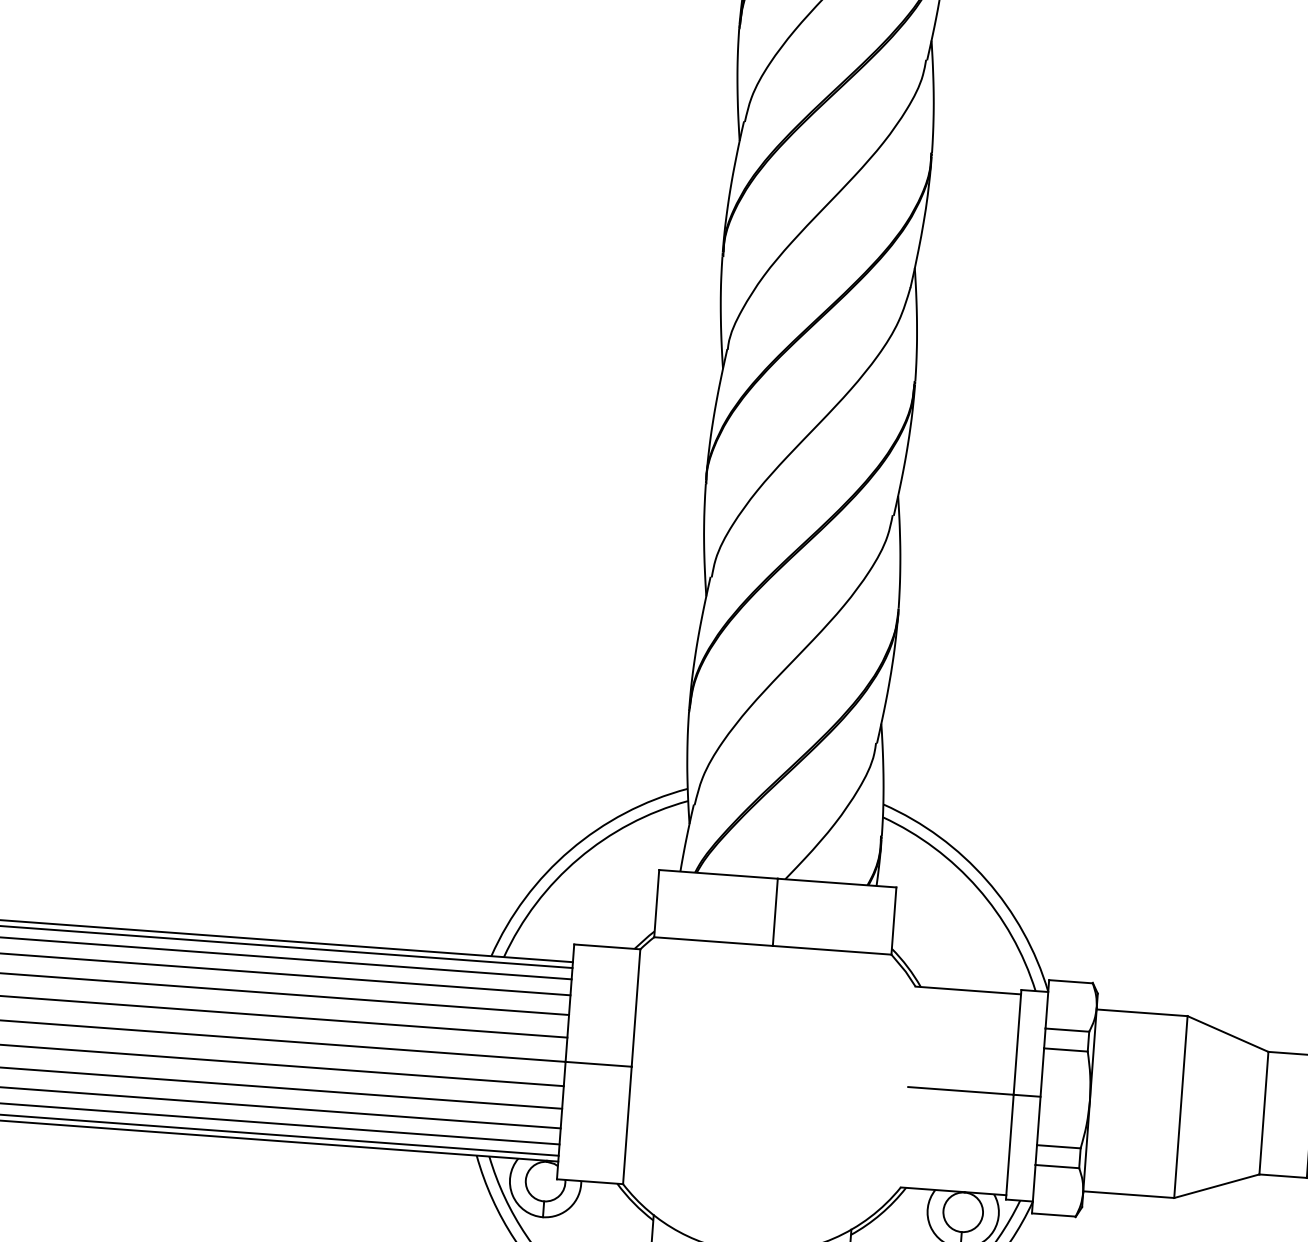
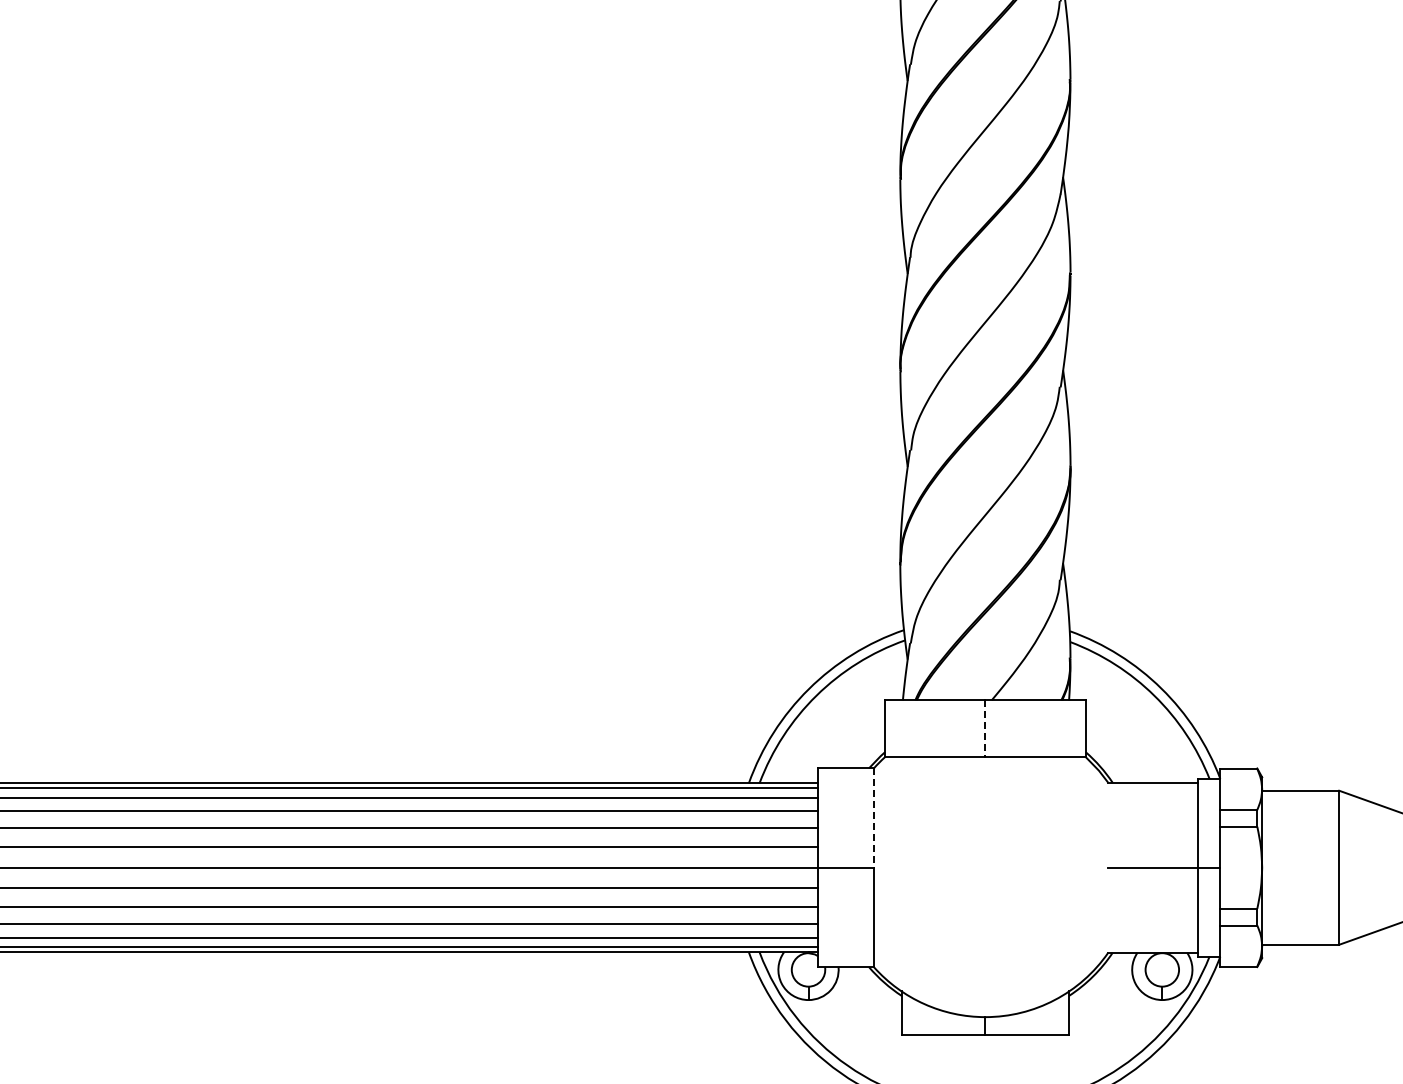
line: (775, 913) -> (985, 729), solid -> dashed
line: (635, 1008) -> (873, 818), solid -> dashed

